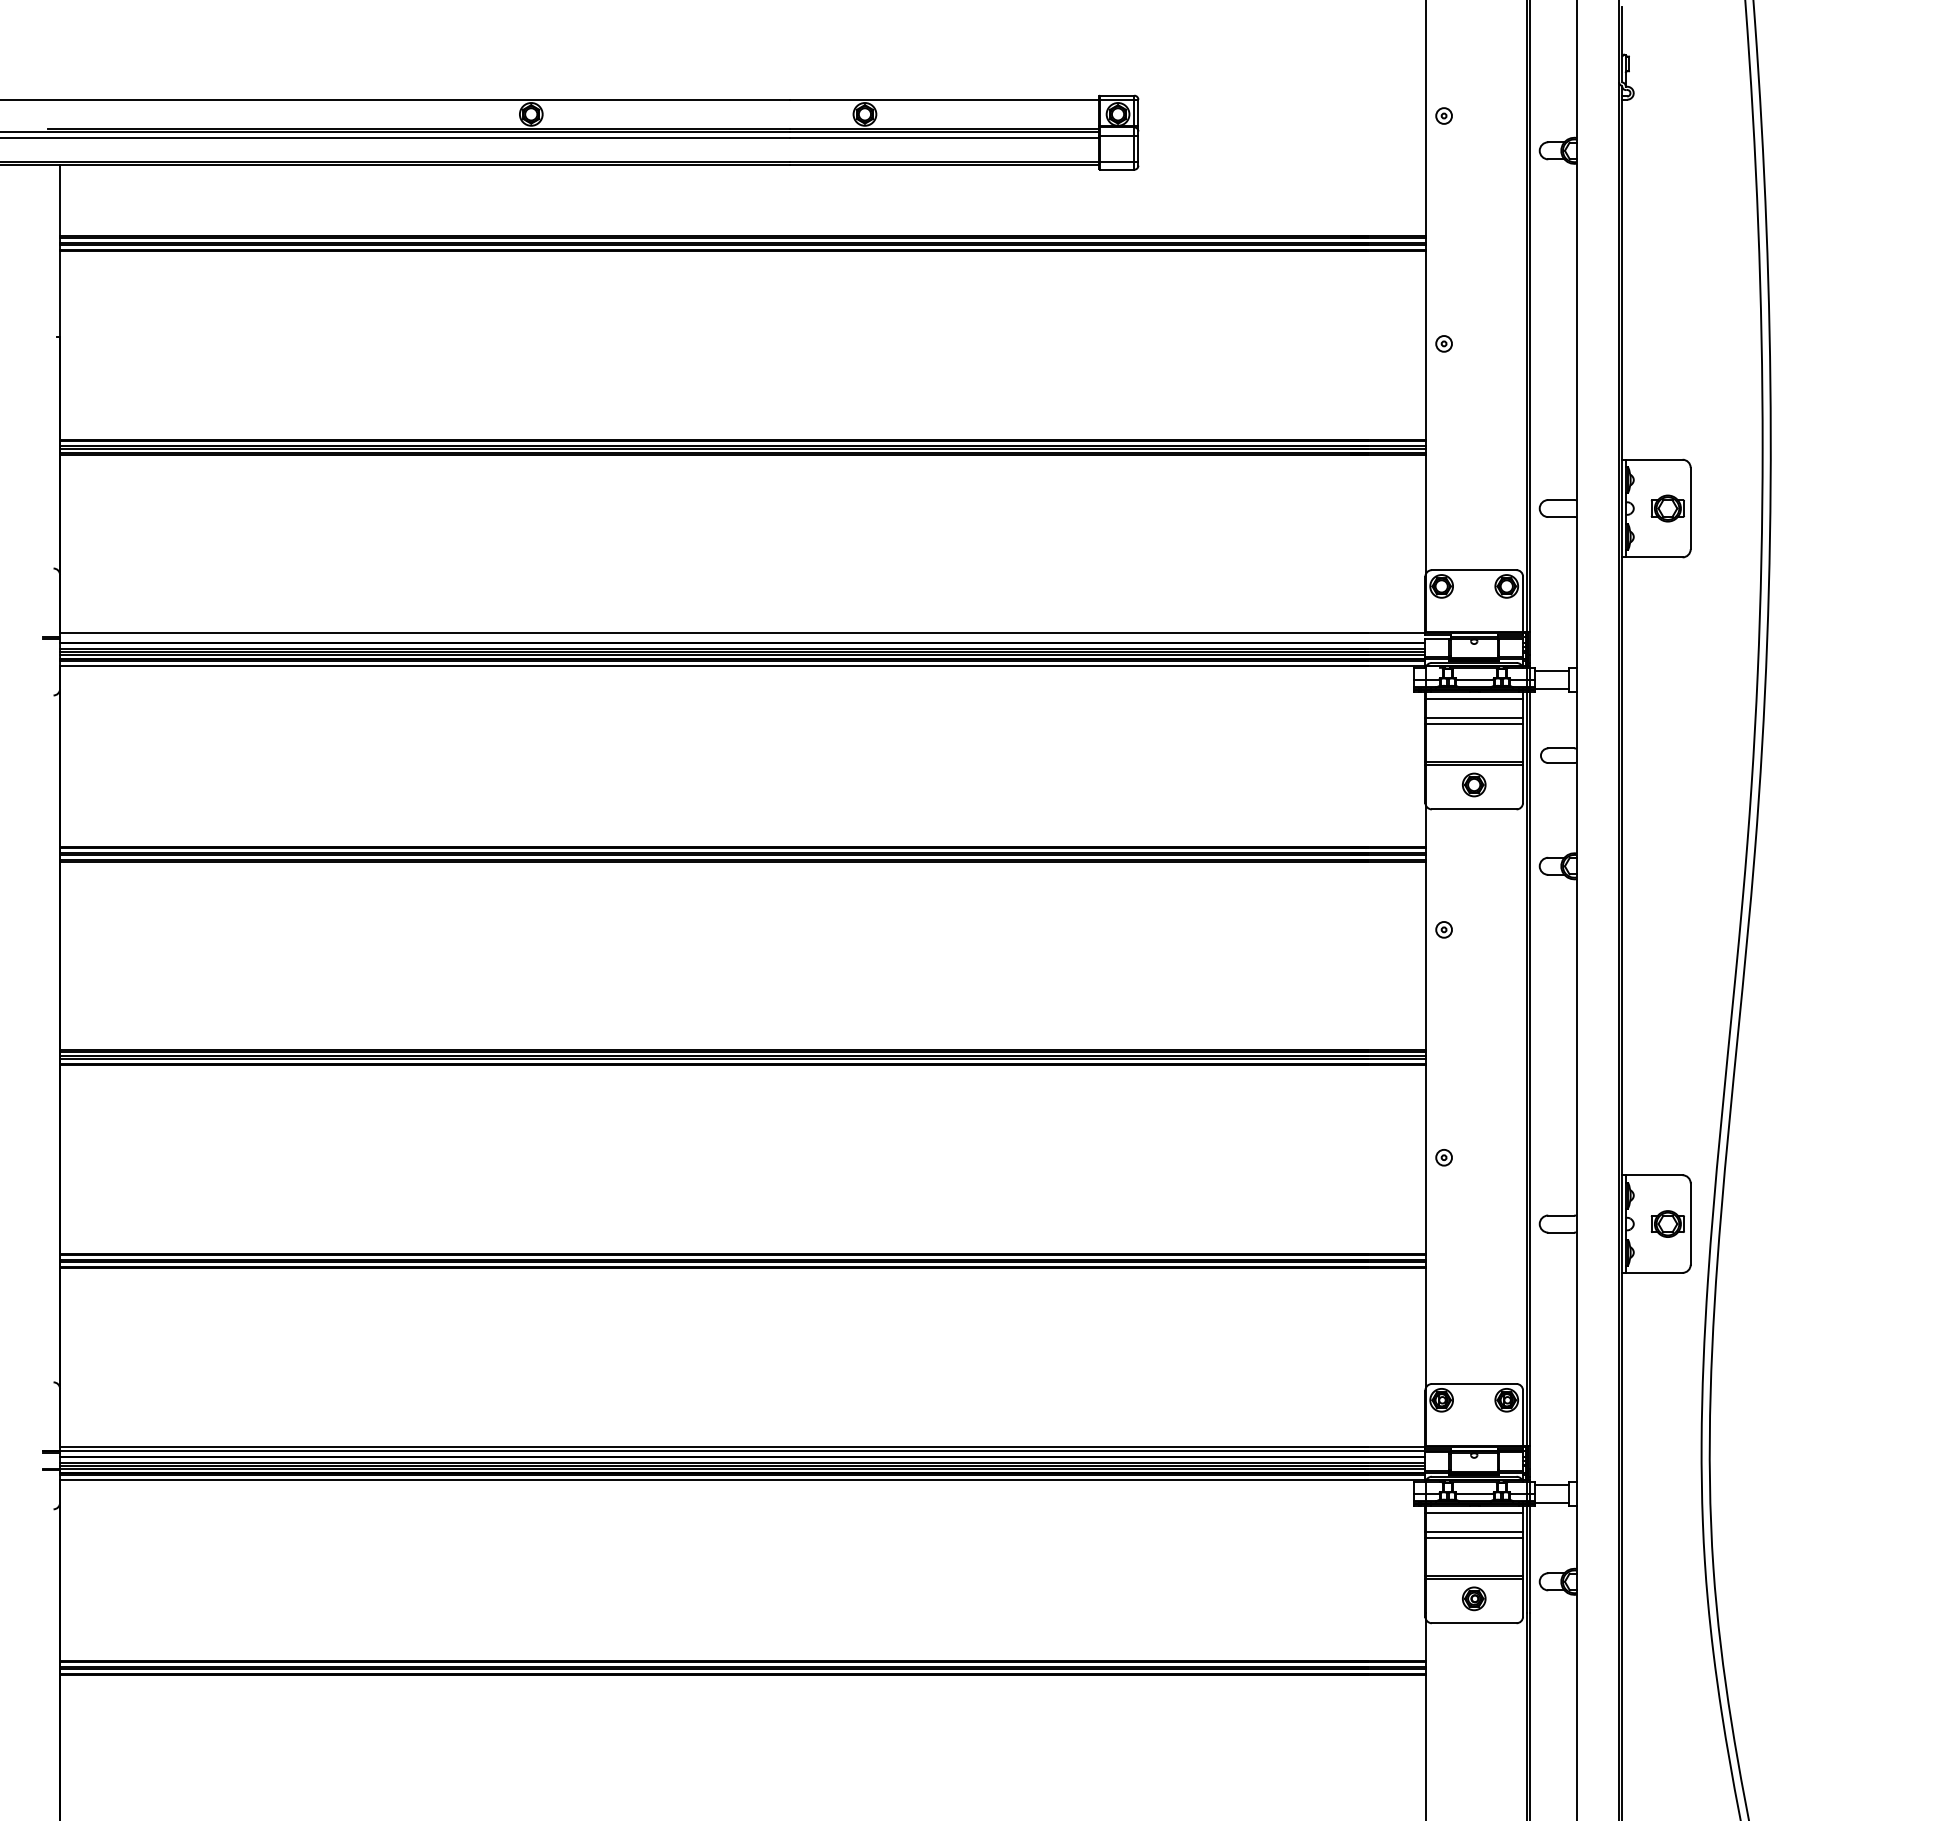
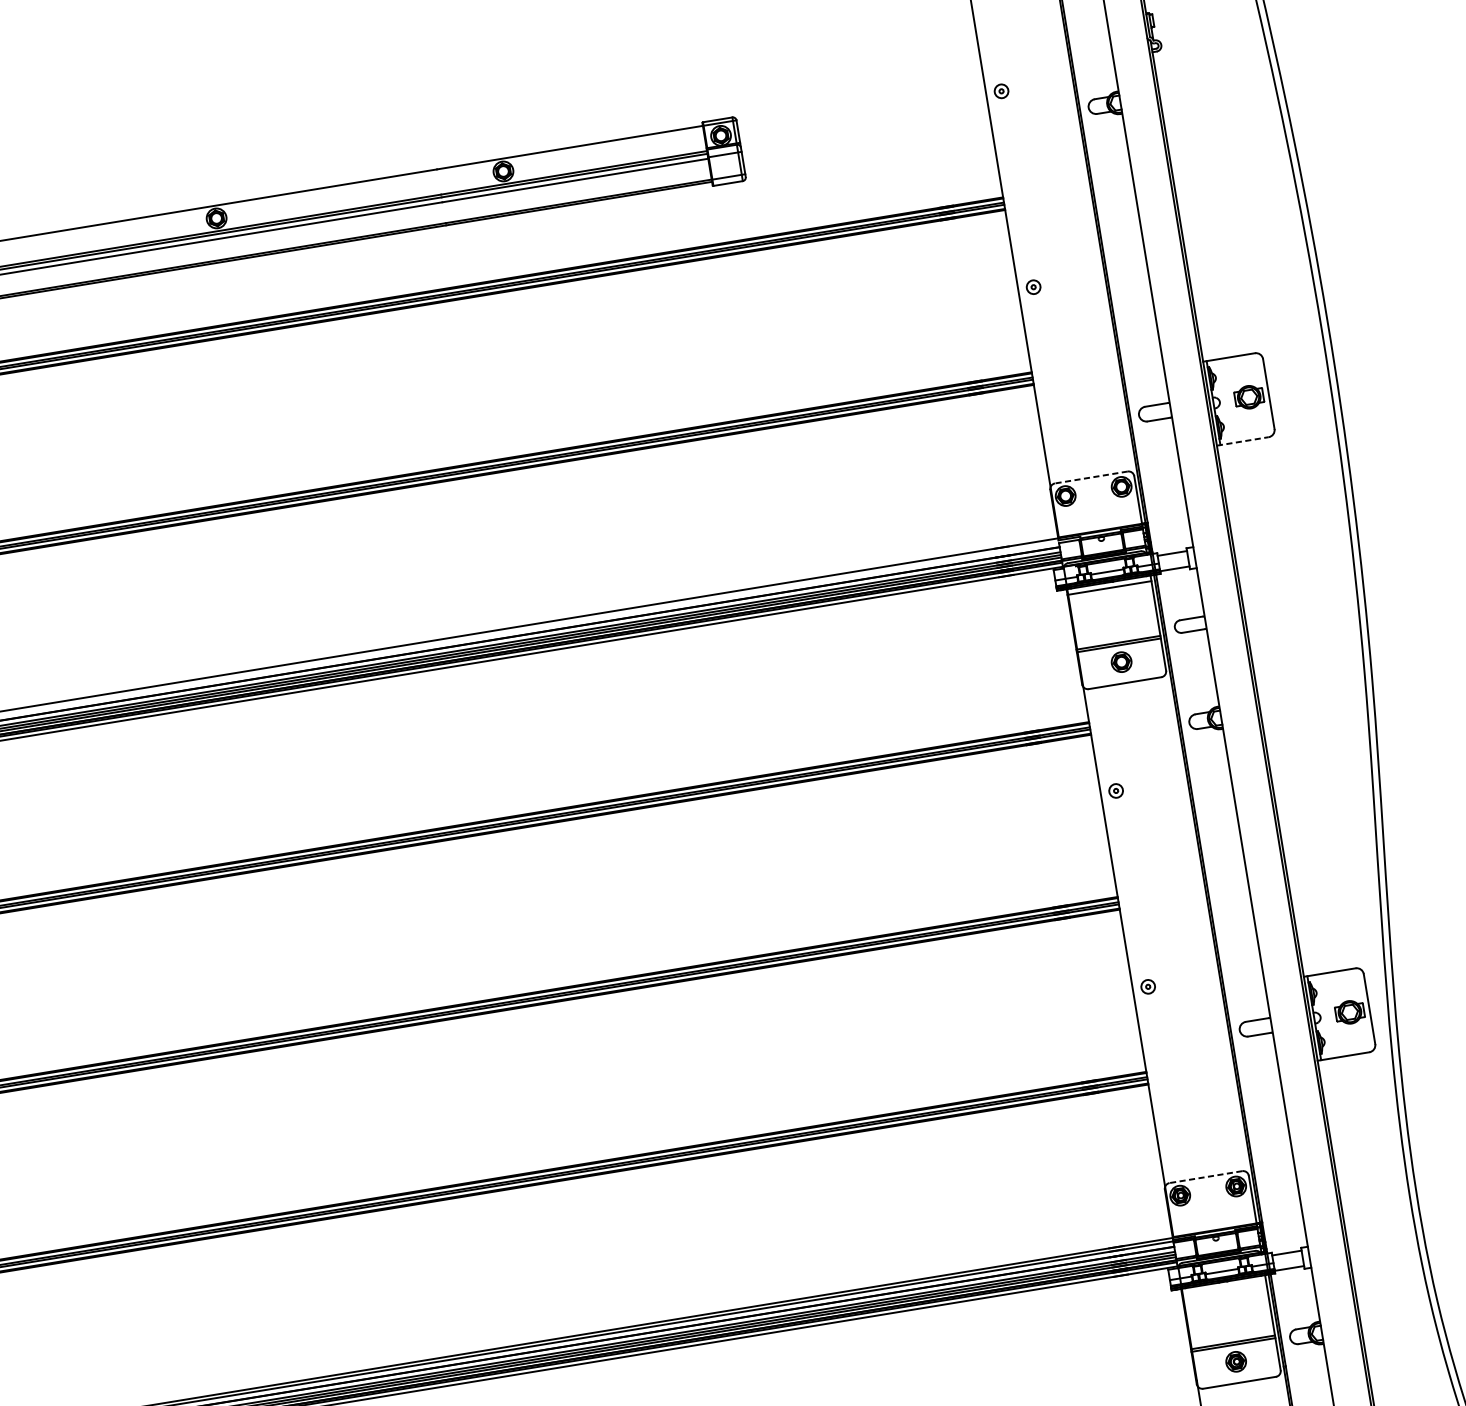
line: (1652, 557) -> (1242, 441), solid -> dashed
line: (1473, 570) -> (1090, 477), solid -> dashed
line: (1474, 718) -> (1112, 604), removed
line: (1474, 724) -> (1113, 610), removed
line: (1473, 1383) -> (1205, 1176), solid -> dashed
line: (1474, 1512) -> (1224, 1287), removed
line: (1474, 1532) -> (1227, 1304), removed
line: (1474, 1538) -> (1227, 1309), removed

